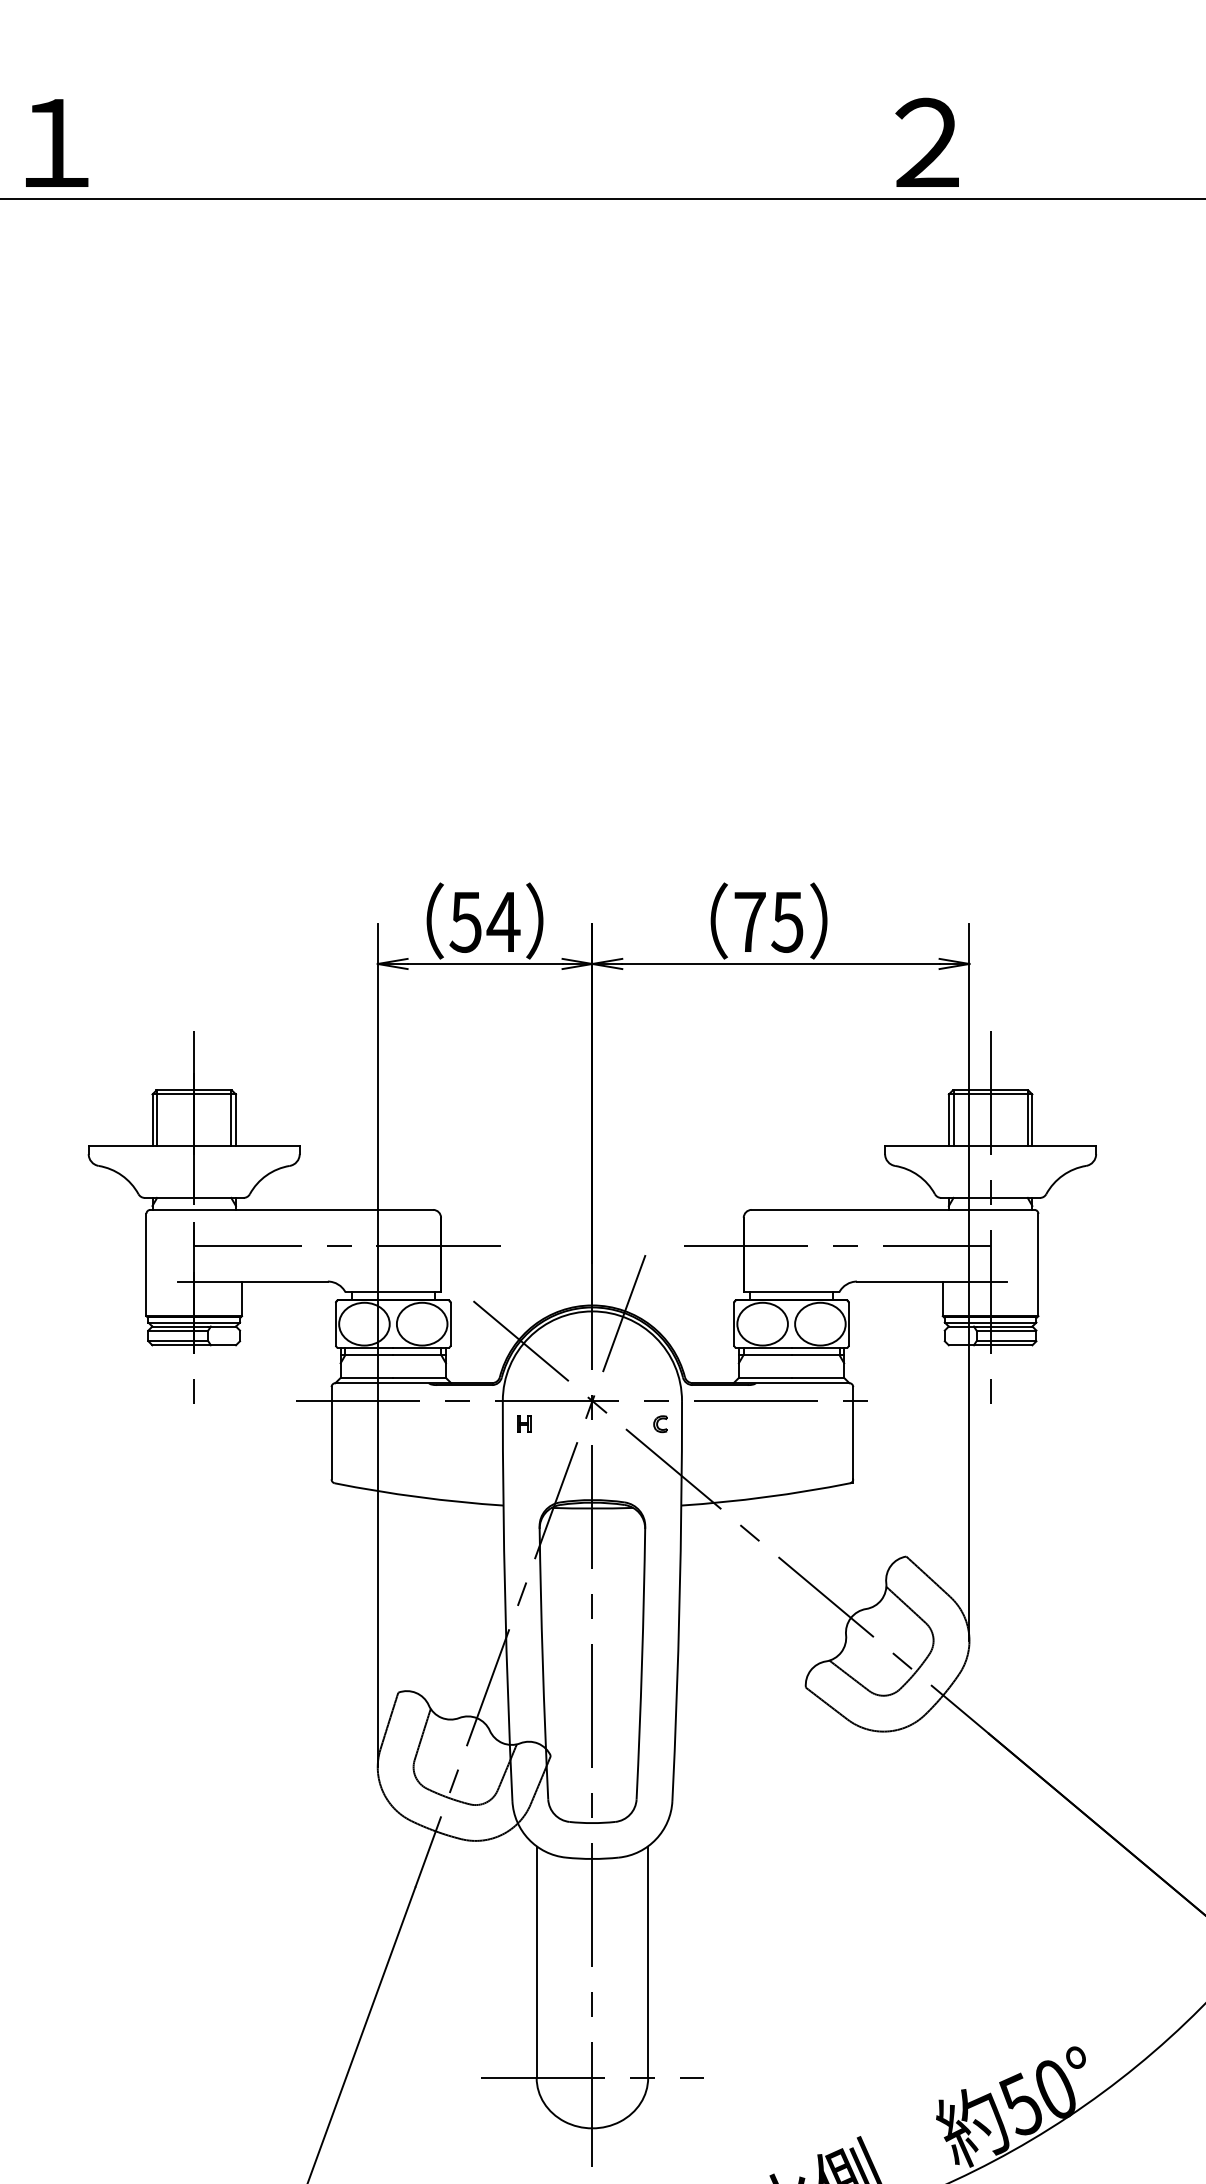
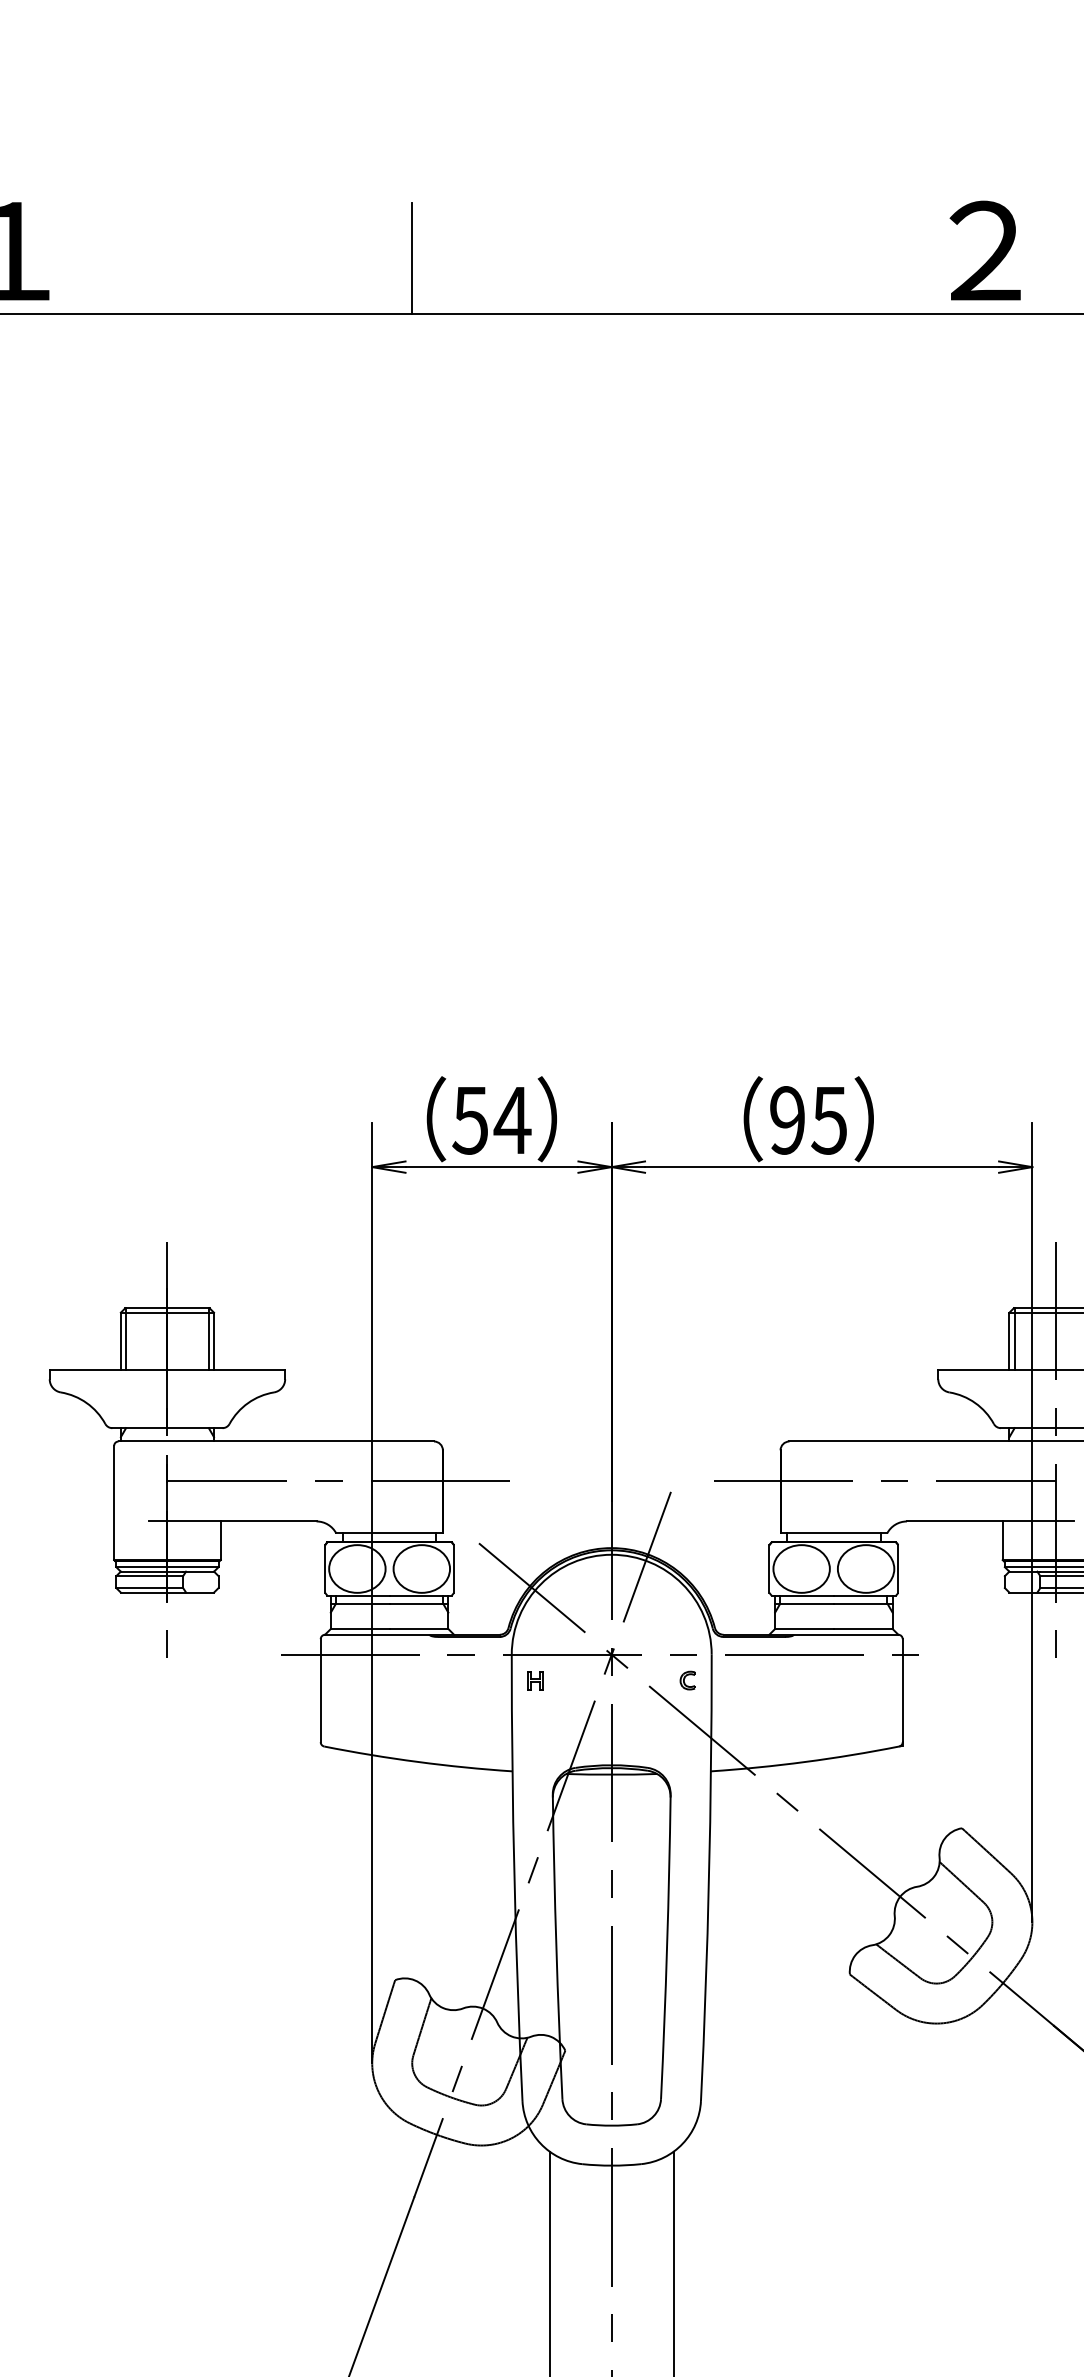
line: (413, 149) -> (412, 258), added
text: (749, 921) -> (786, 1119), 75 -> 95

